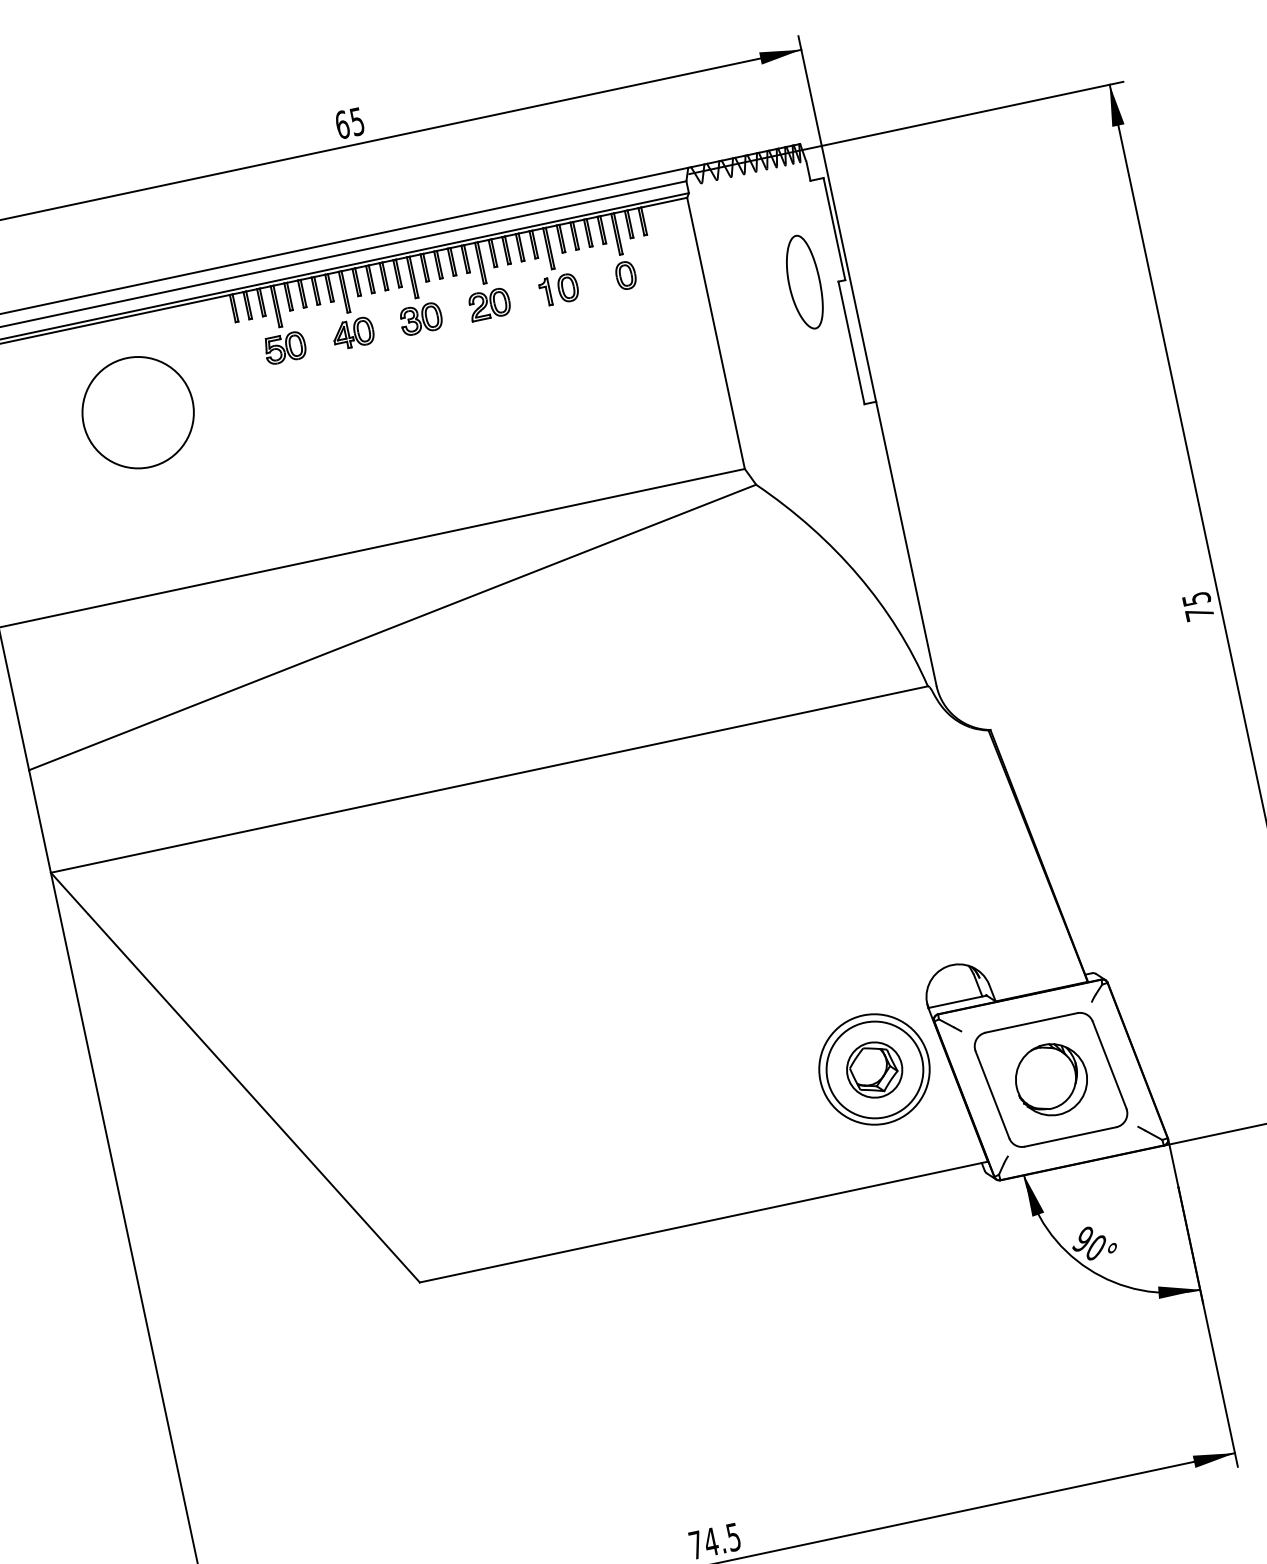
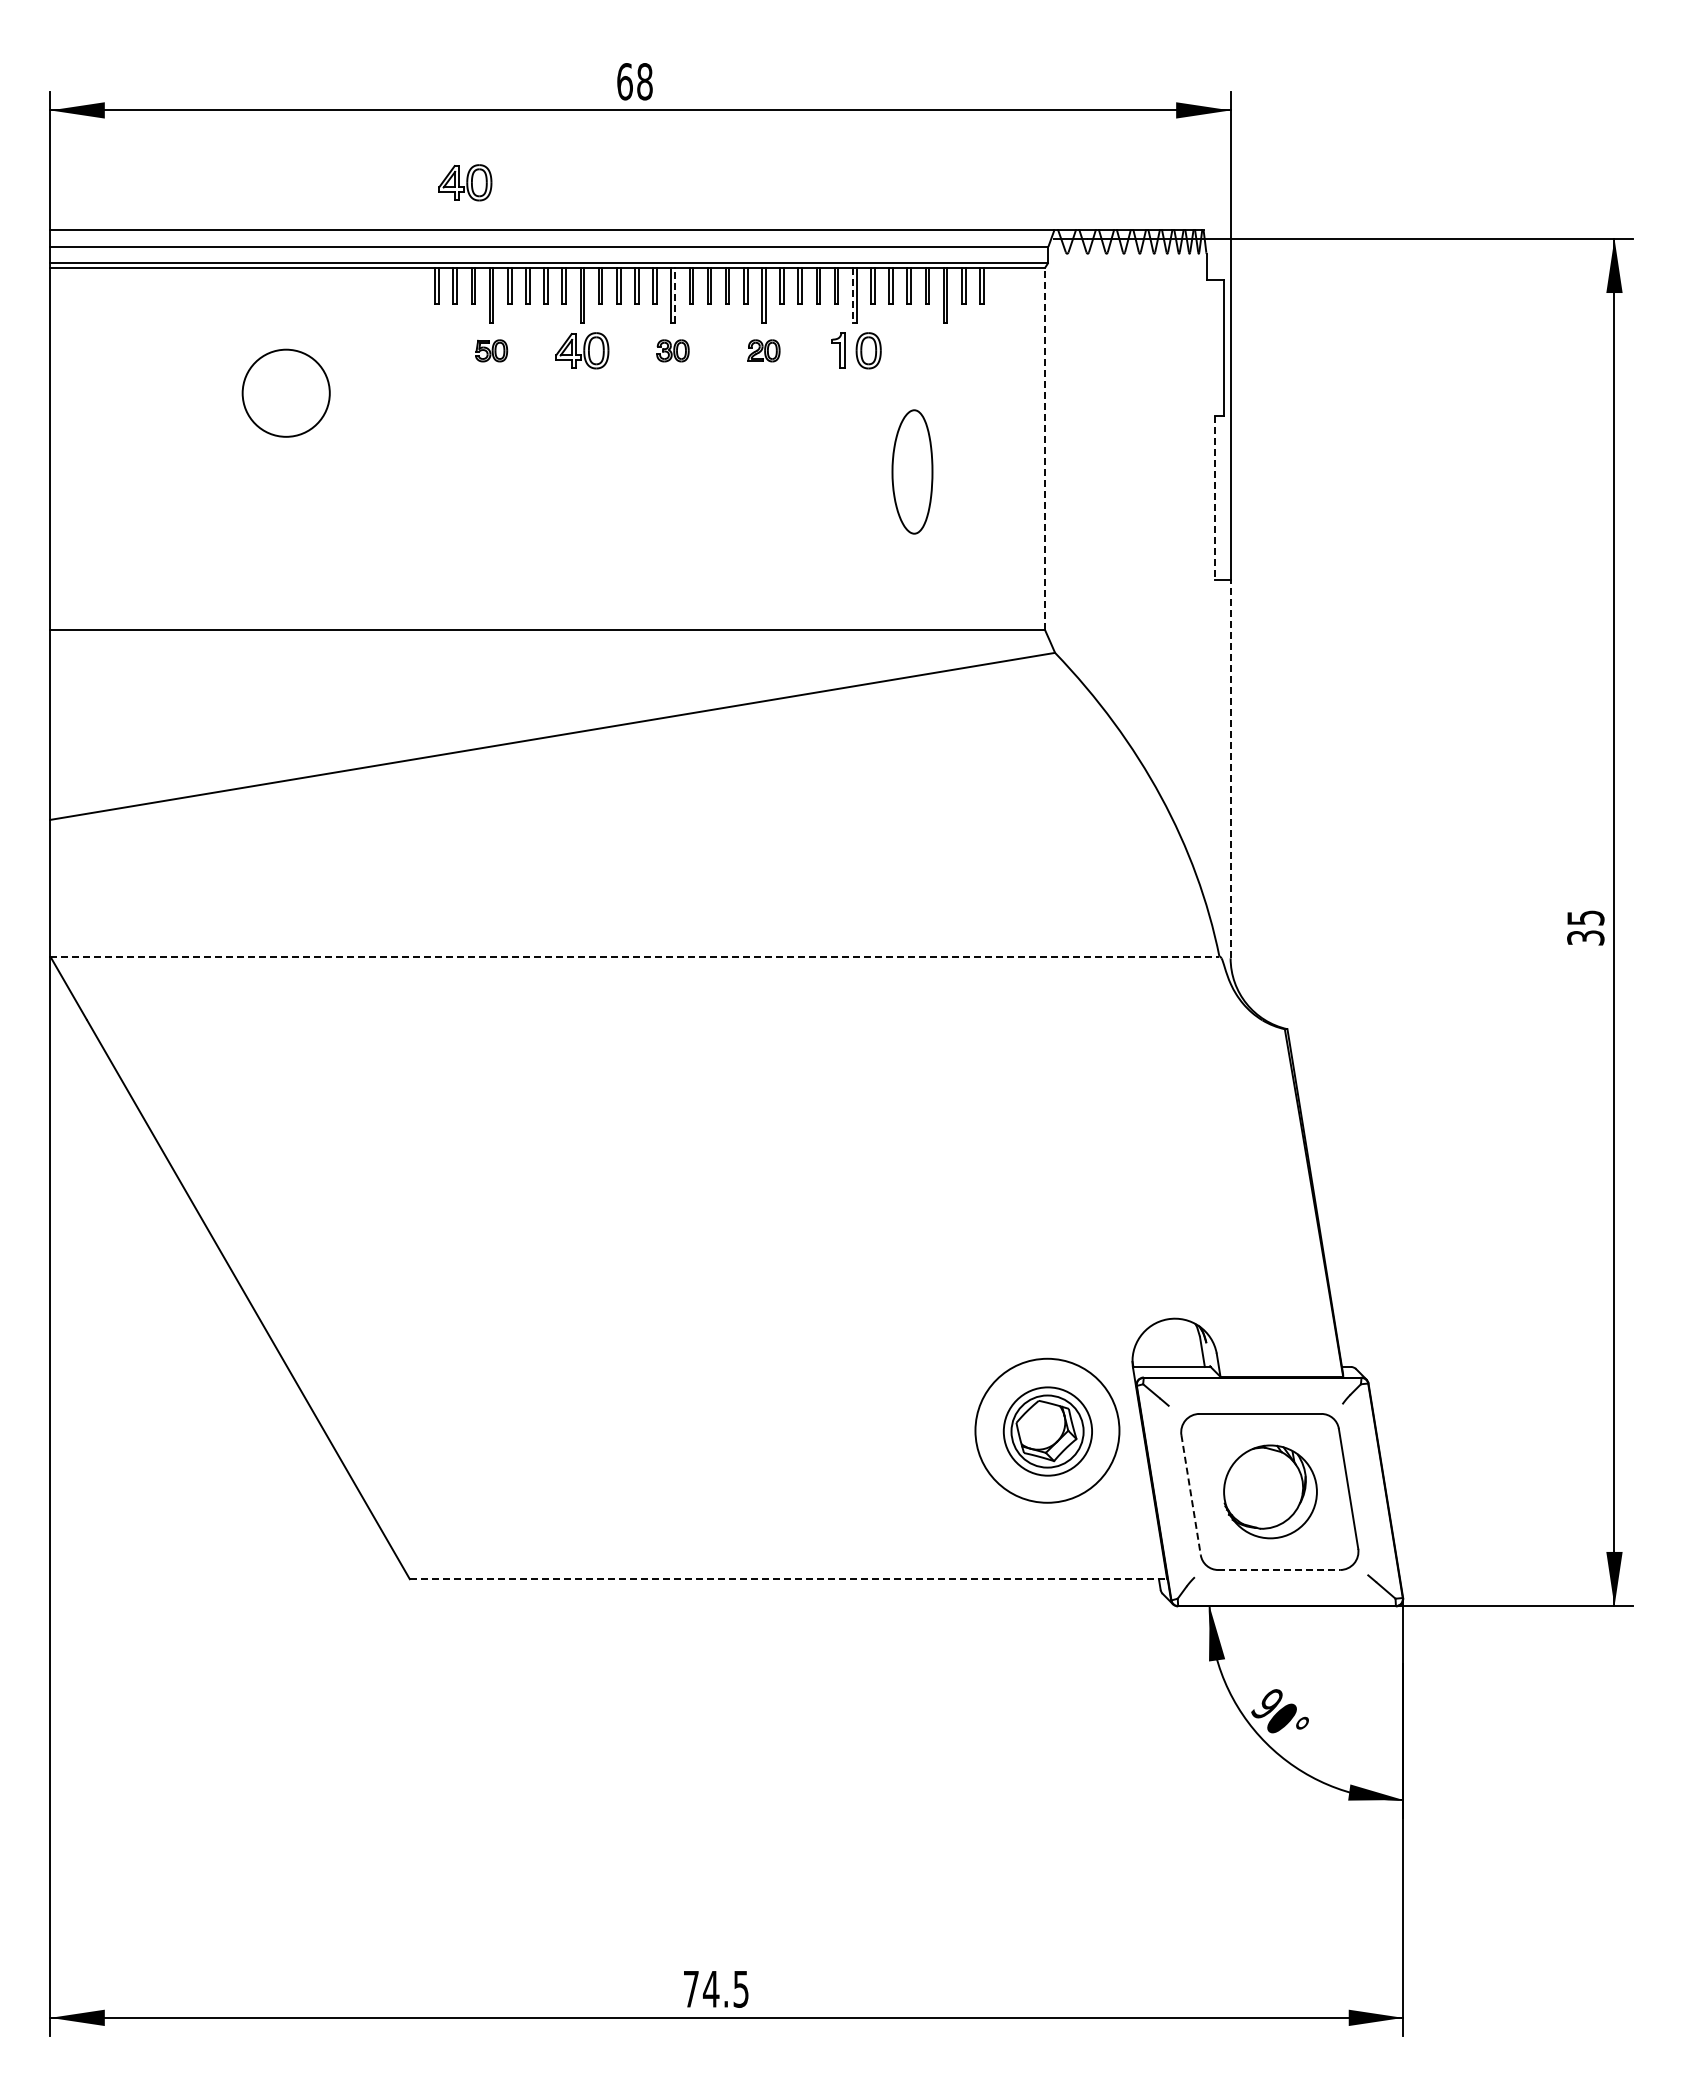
text: (357, 121) -> (644, 81), 65 -> 68
part: (238, 225) -> (465, 182), added
line: (547, 248) -> (852, 295), solid -> dashed
part: (625, 275) -> (945, 350), removed
line: (414, 276) -> (675, 294), solid -> dashed
part: (804, 282) -> (912, 471), moved
part: (489, 304) -> (763, 350), size x0.6
part: (420, 318) -> (672, 350), size x0.6
line: (715, 333) -> (1044, 448), solid -> dashed
line: (851, 342) -> (1215, 497), solid -> dashed
part: (285, 347) -> (491, 350), size x0.6
circle: (137, 412) -> (285, 392), size x0.6
line: (906, 543) -> (1230, 768), solid -> dashed
text: (1199, 613) -> (1585, 937), 75 -> 35
line: (489, 779) -> (634, 956), solid -> dashed
circle: (874, 1070) -> (1047, 1431), size x0.7
line: (992, 1095) -> (1191, 1495), solid -> dashed
line: (1070, 1137) -> (1279, 1570), solid -> dashed
line: (703, 1222) -> (788, 1579), solid -> dashed

